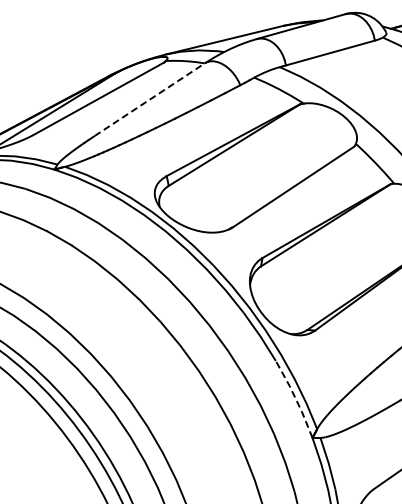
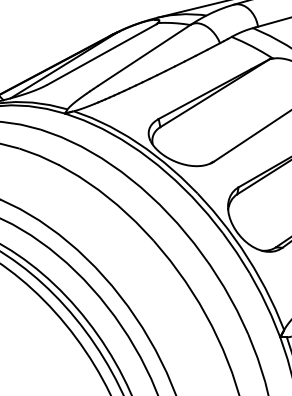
line: (150, 99) -> (145, 55), dashed -> solid
line: (295, 398) -> (266, 304), dashed -> solid

